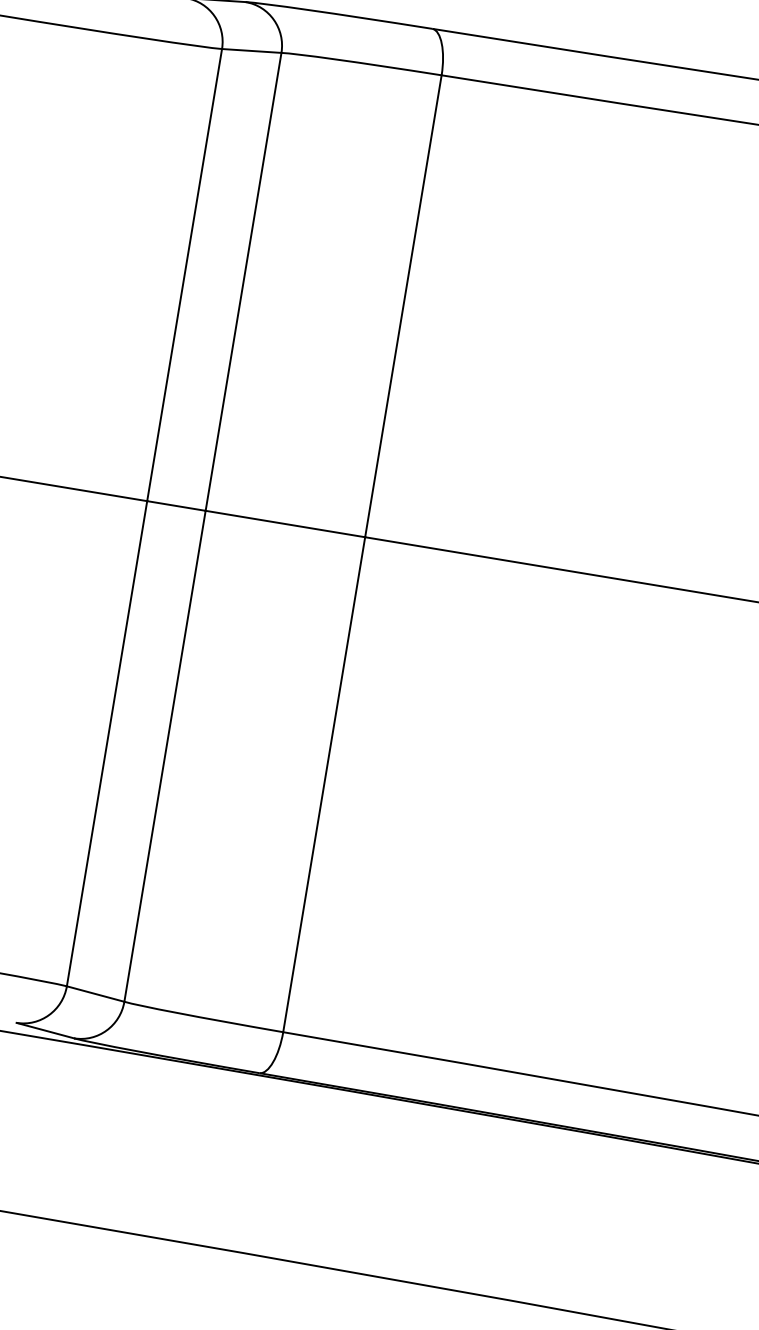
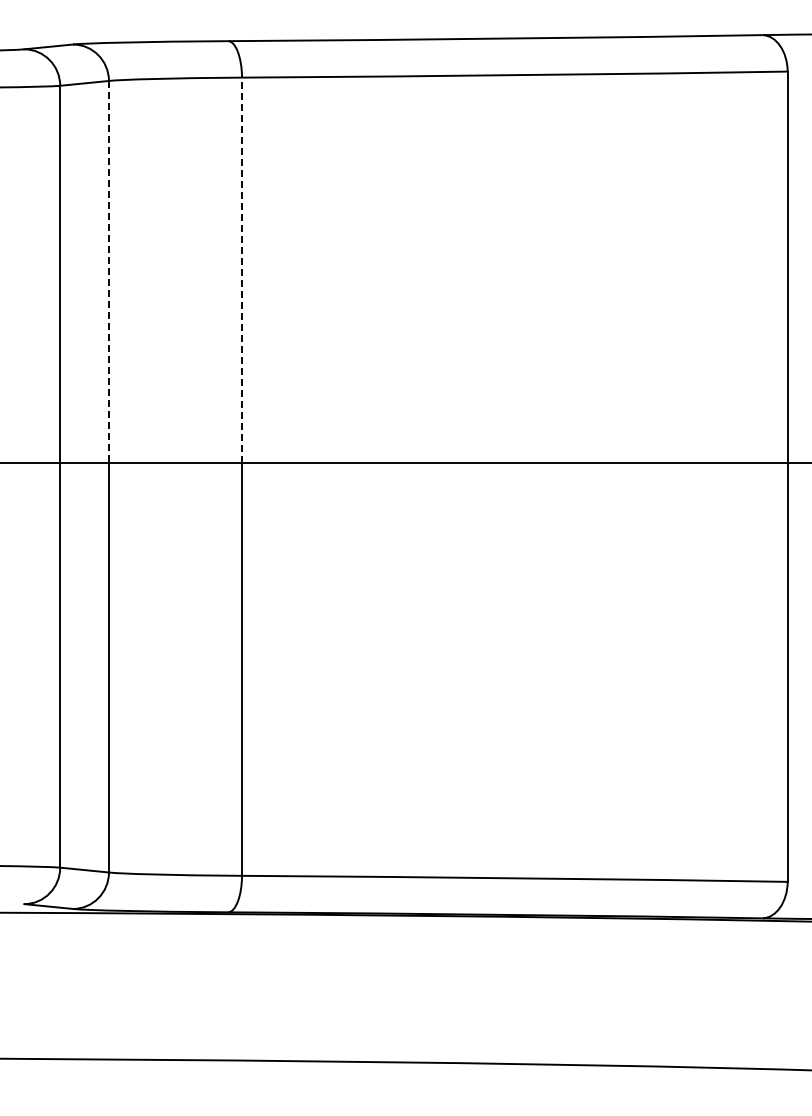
line: (243, 281) -> (108, 271), solid -> dashed
line: (403, 306) -> (242, 270), solid -> dashed

